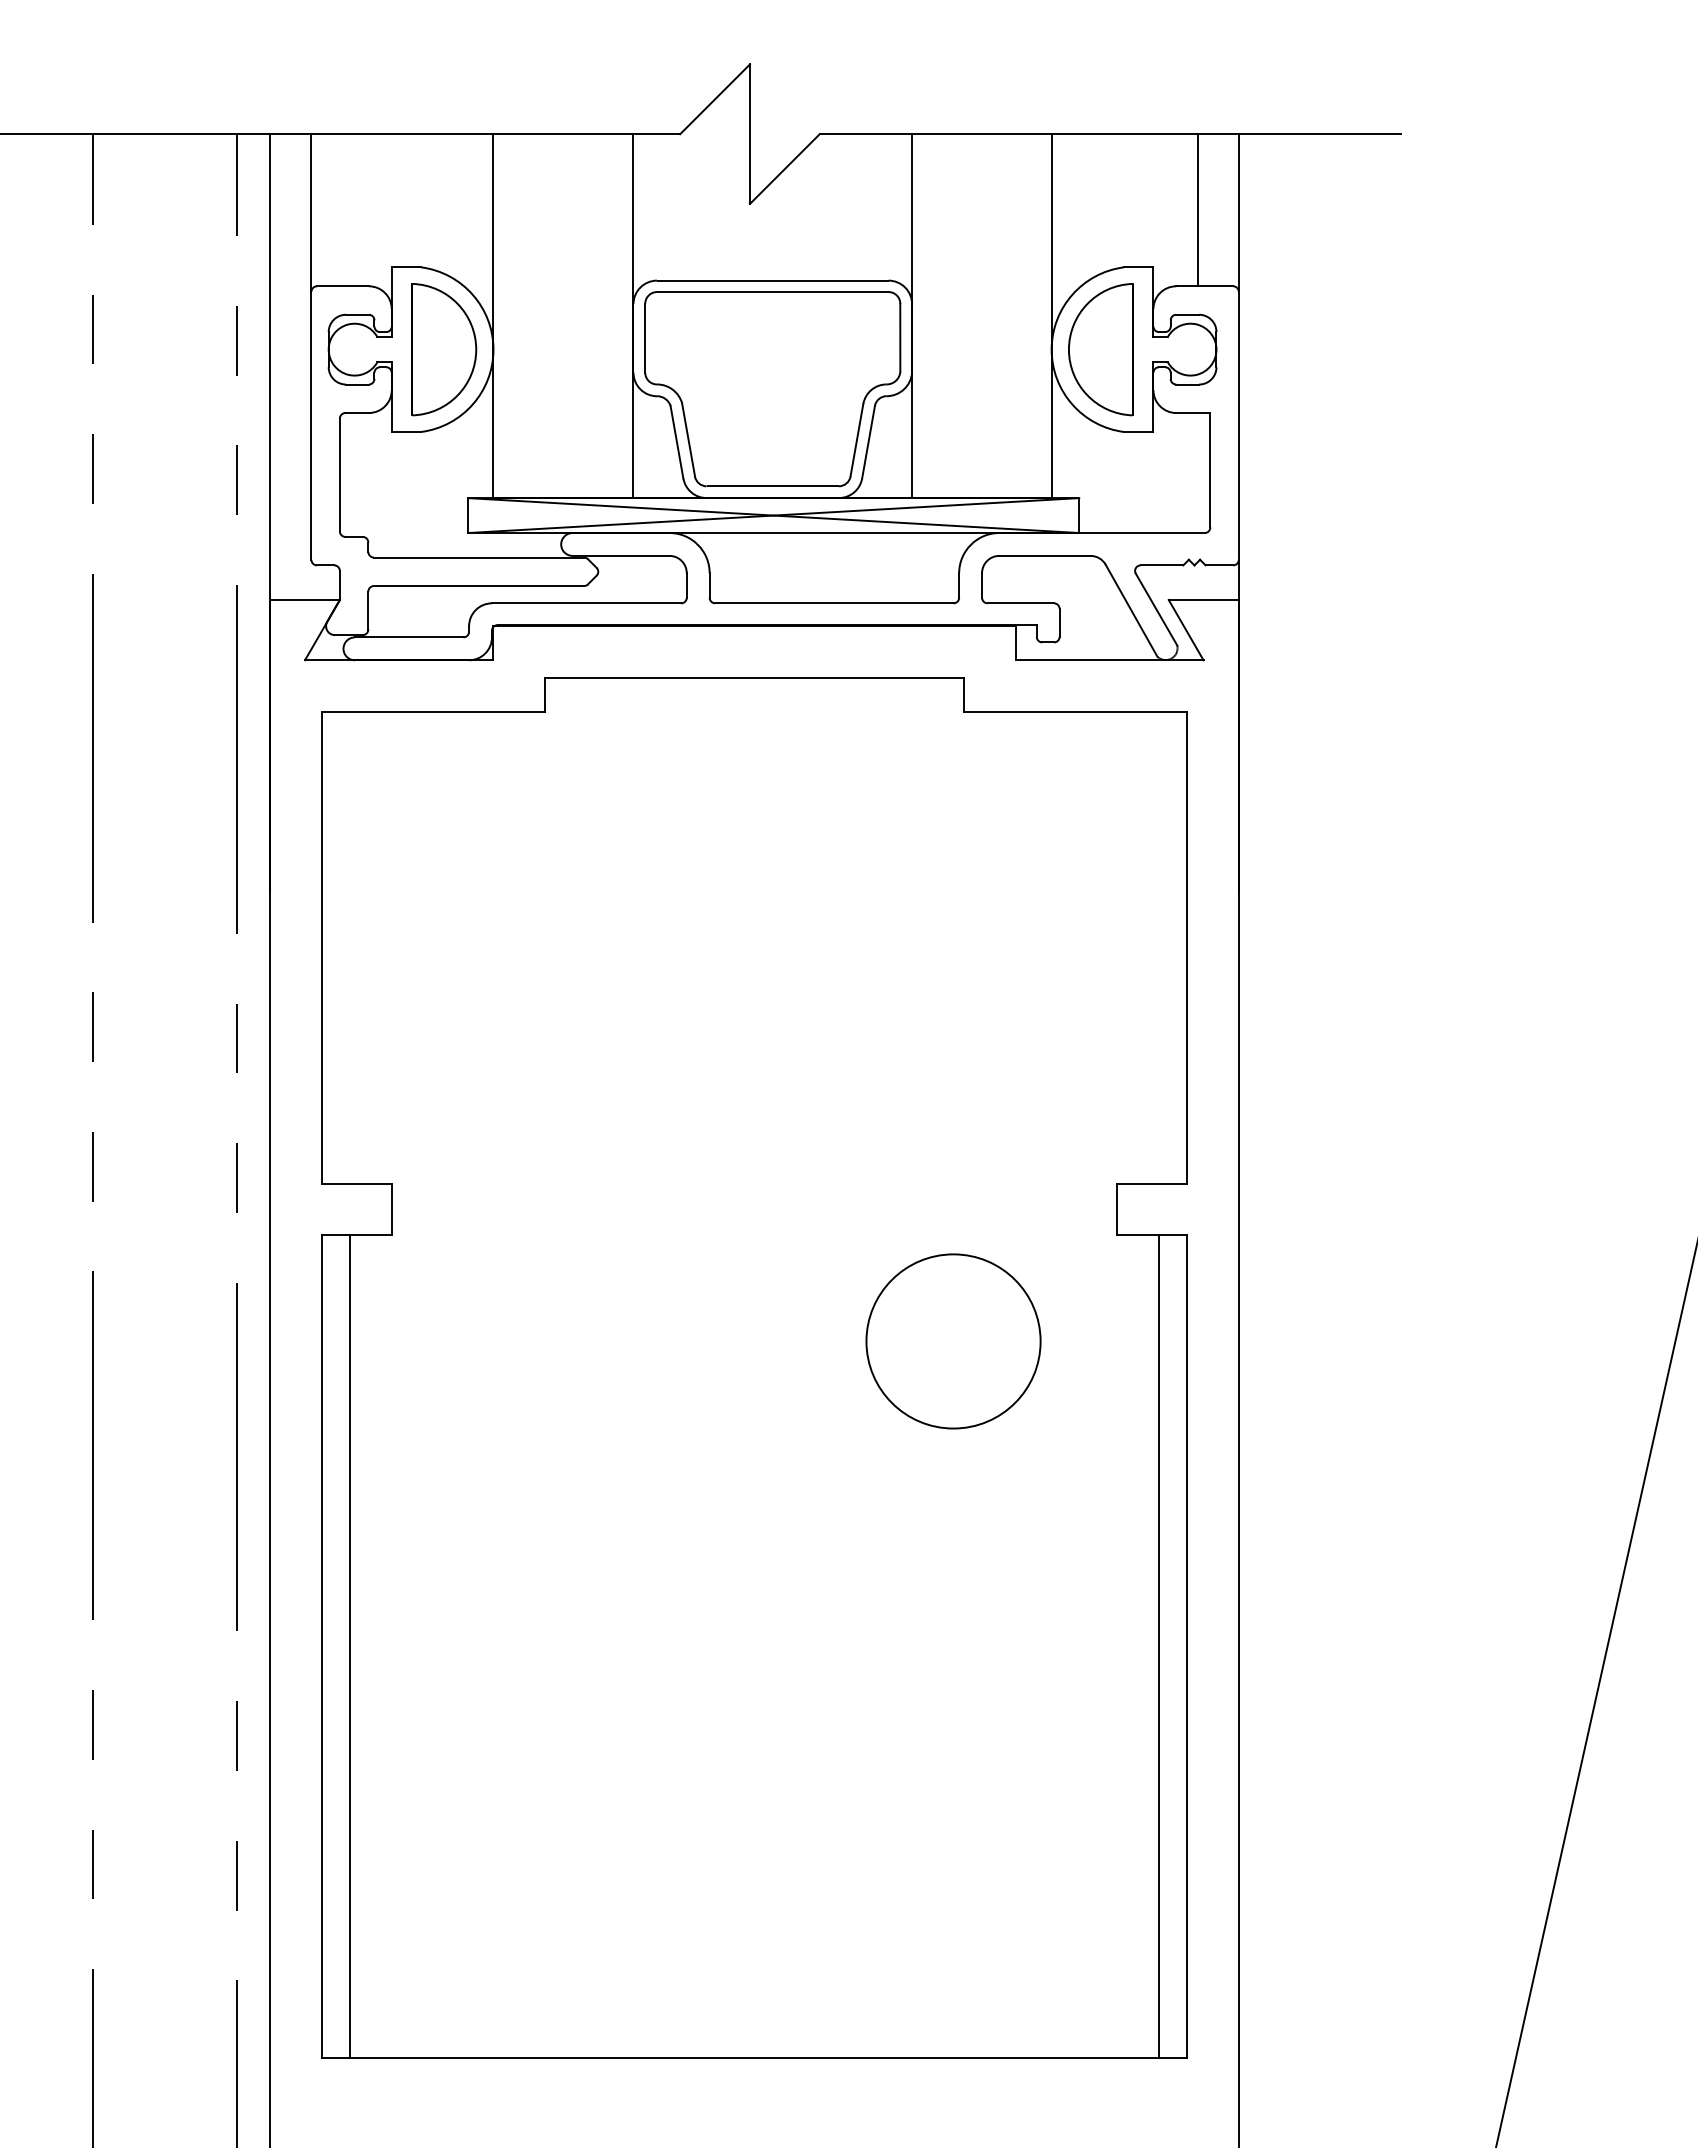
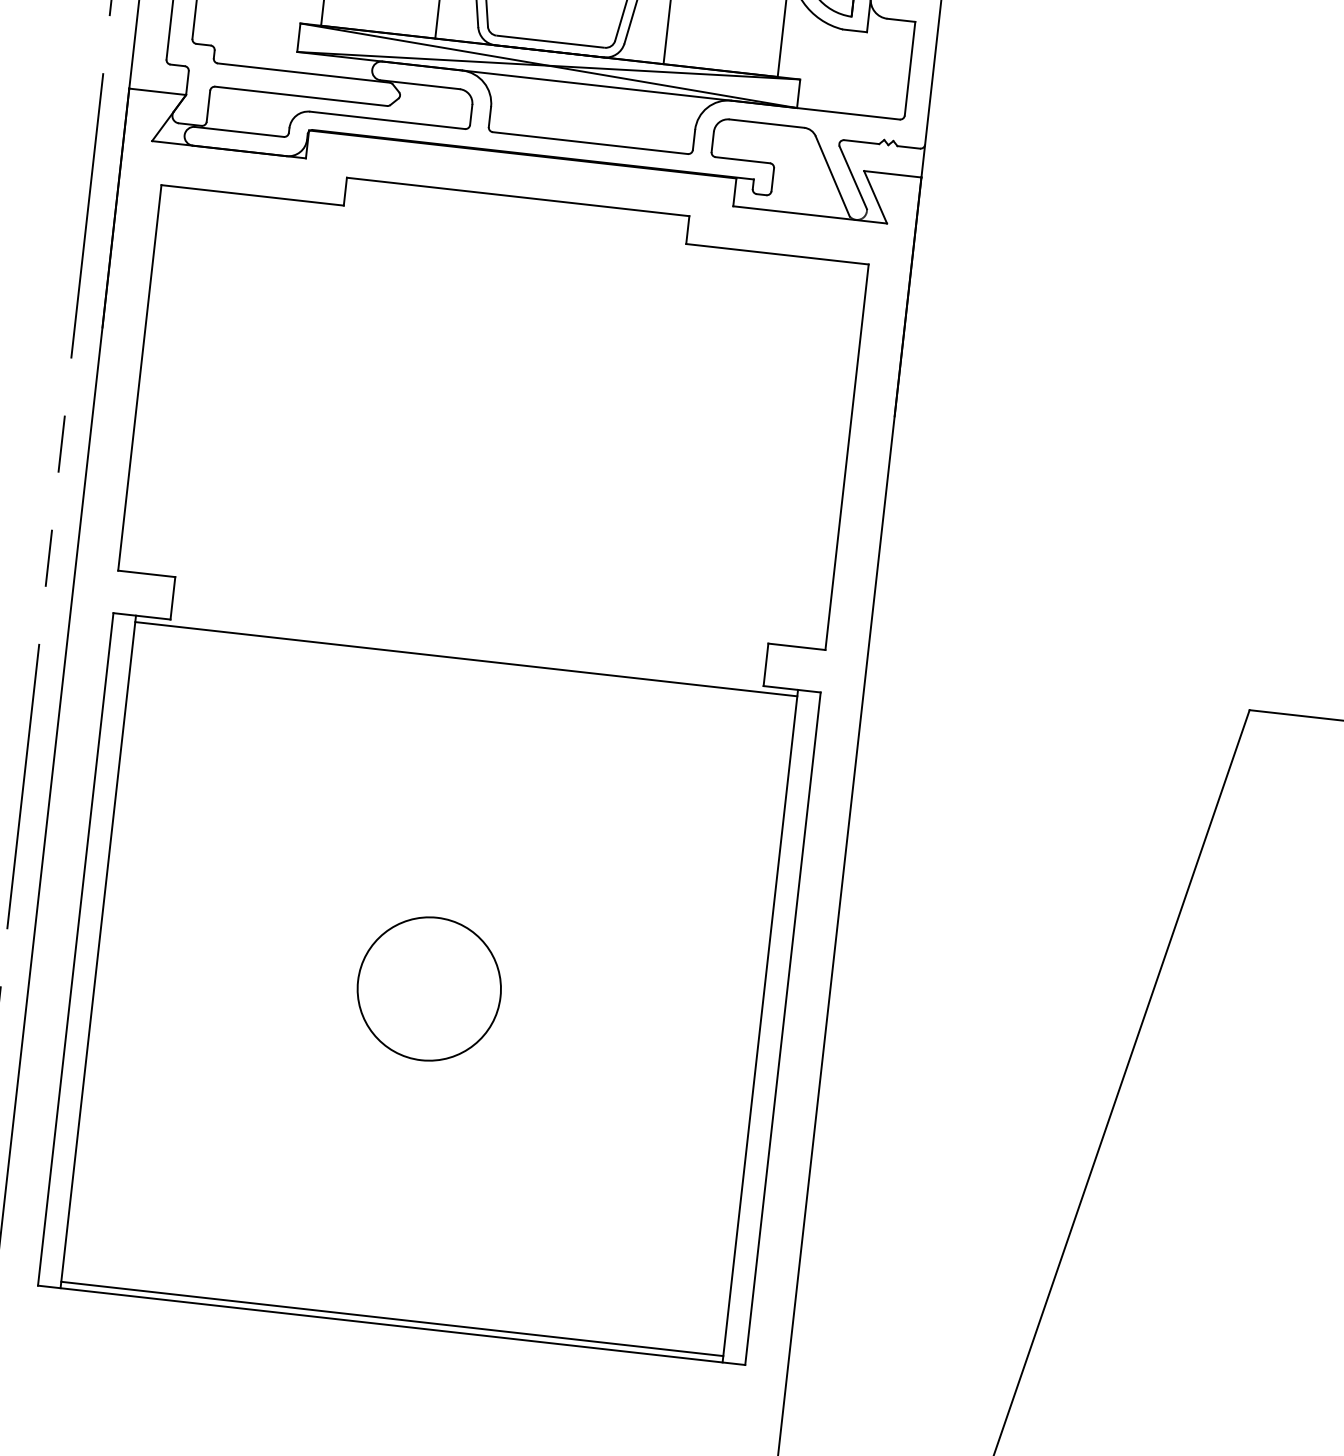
line: (754, 1243) -> (466, 659), added
circle: (953, 1341) -> (429, 989), moved
line: (754, 2049) -> (392, 1318), added

